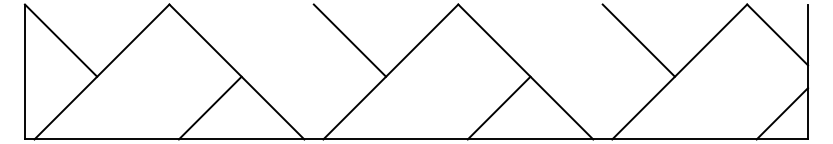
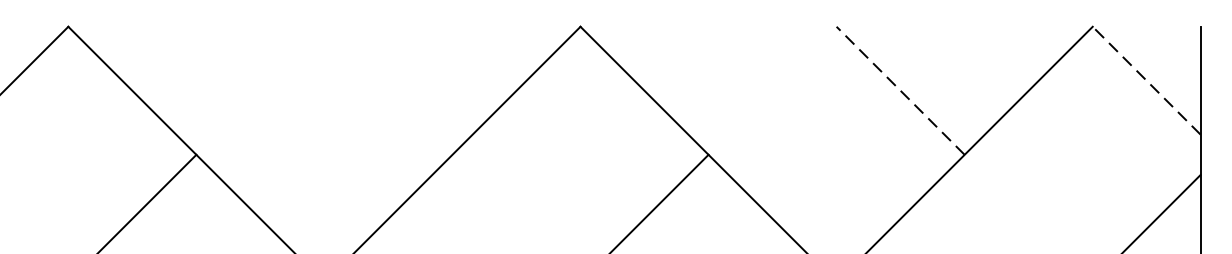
line: (777, 34) -> (1146, 79), solid -> dashed
line: (349, 40) -> (387, 90), removed
line: (638, 40) -> (900, 90), solid -> dashed

